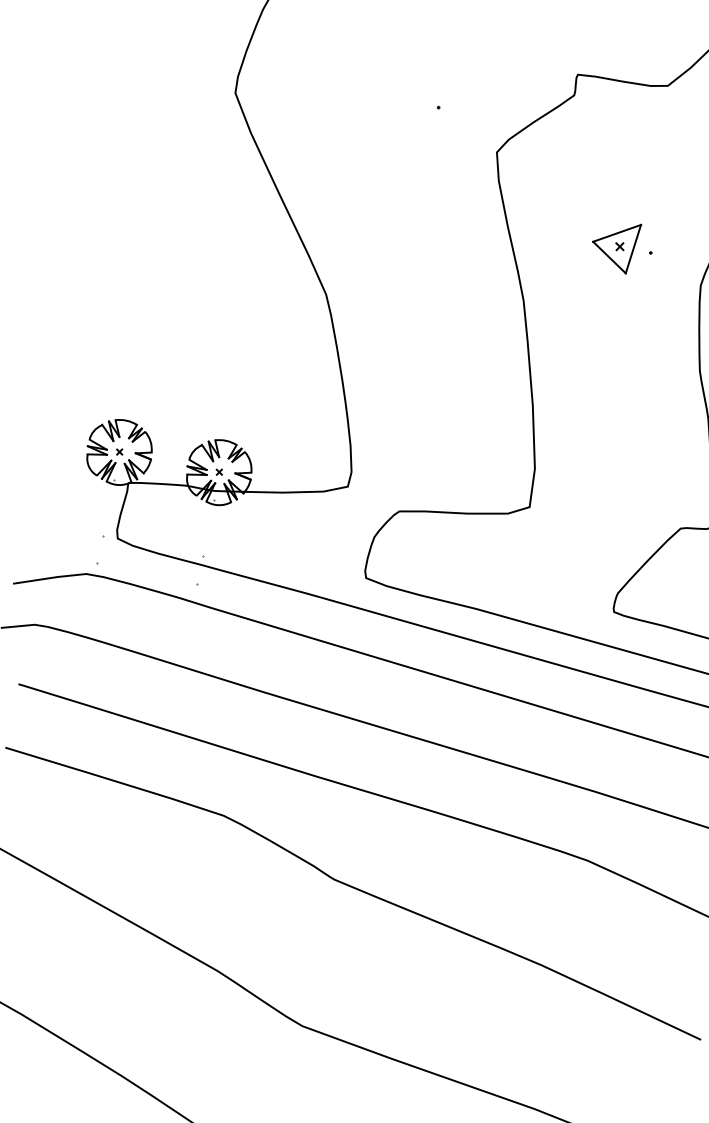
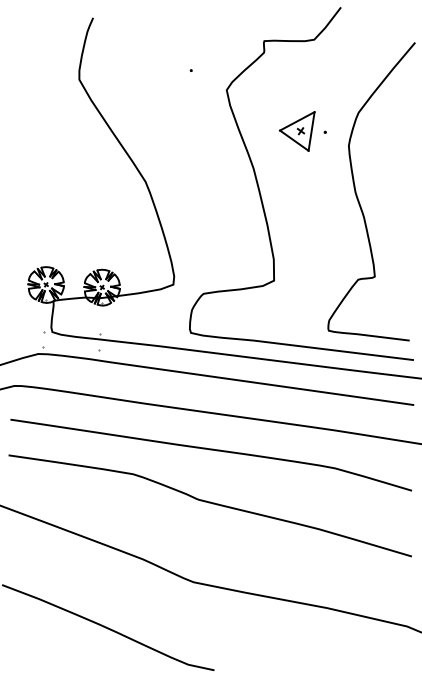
part: (621, 247) -> (302, 131), size x1.4

